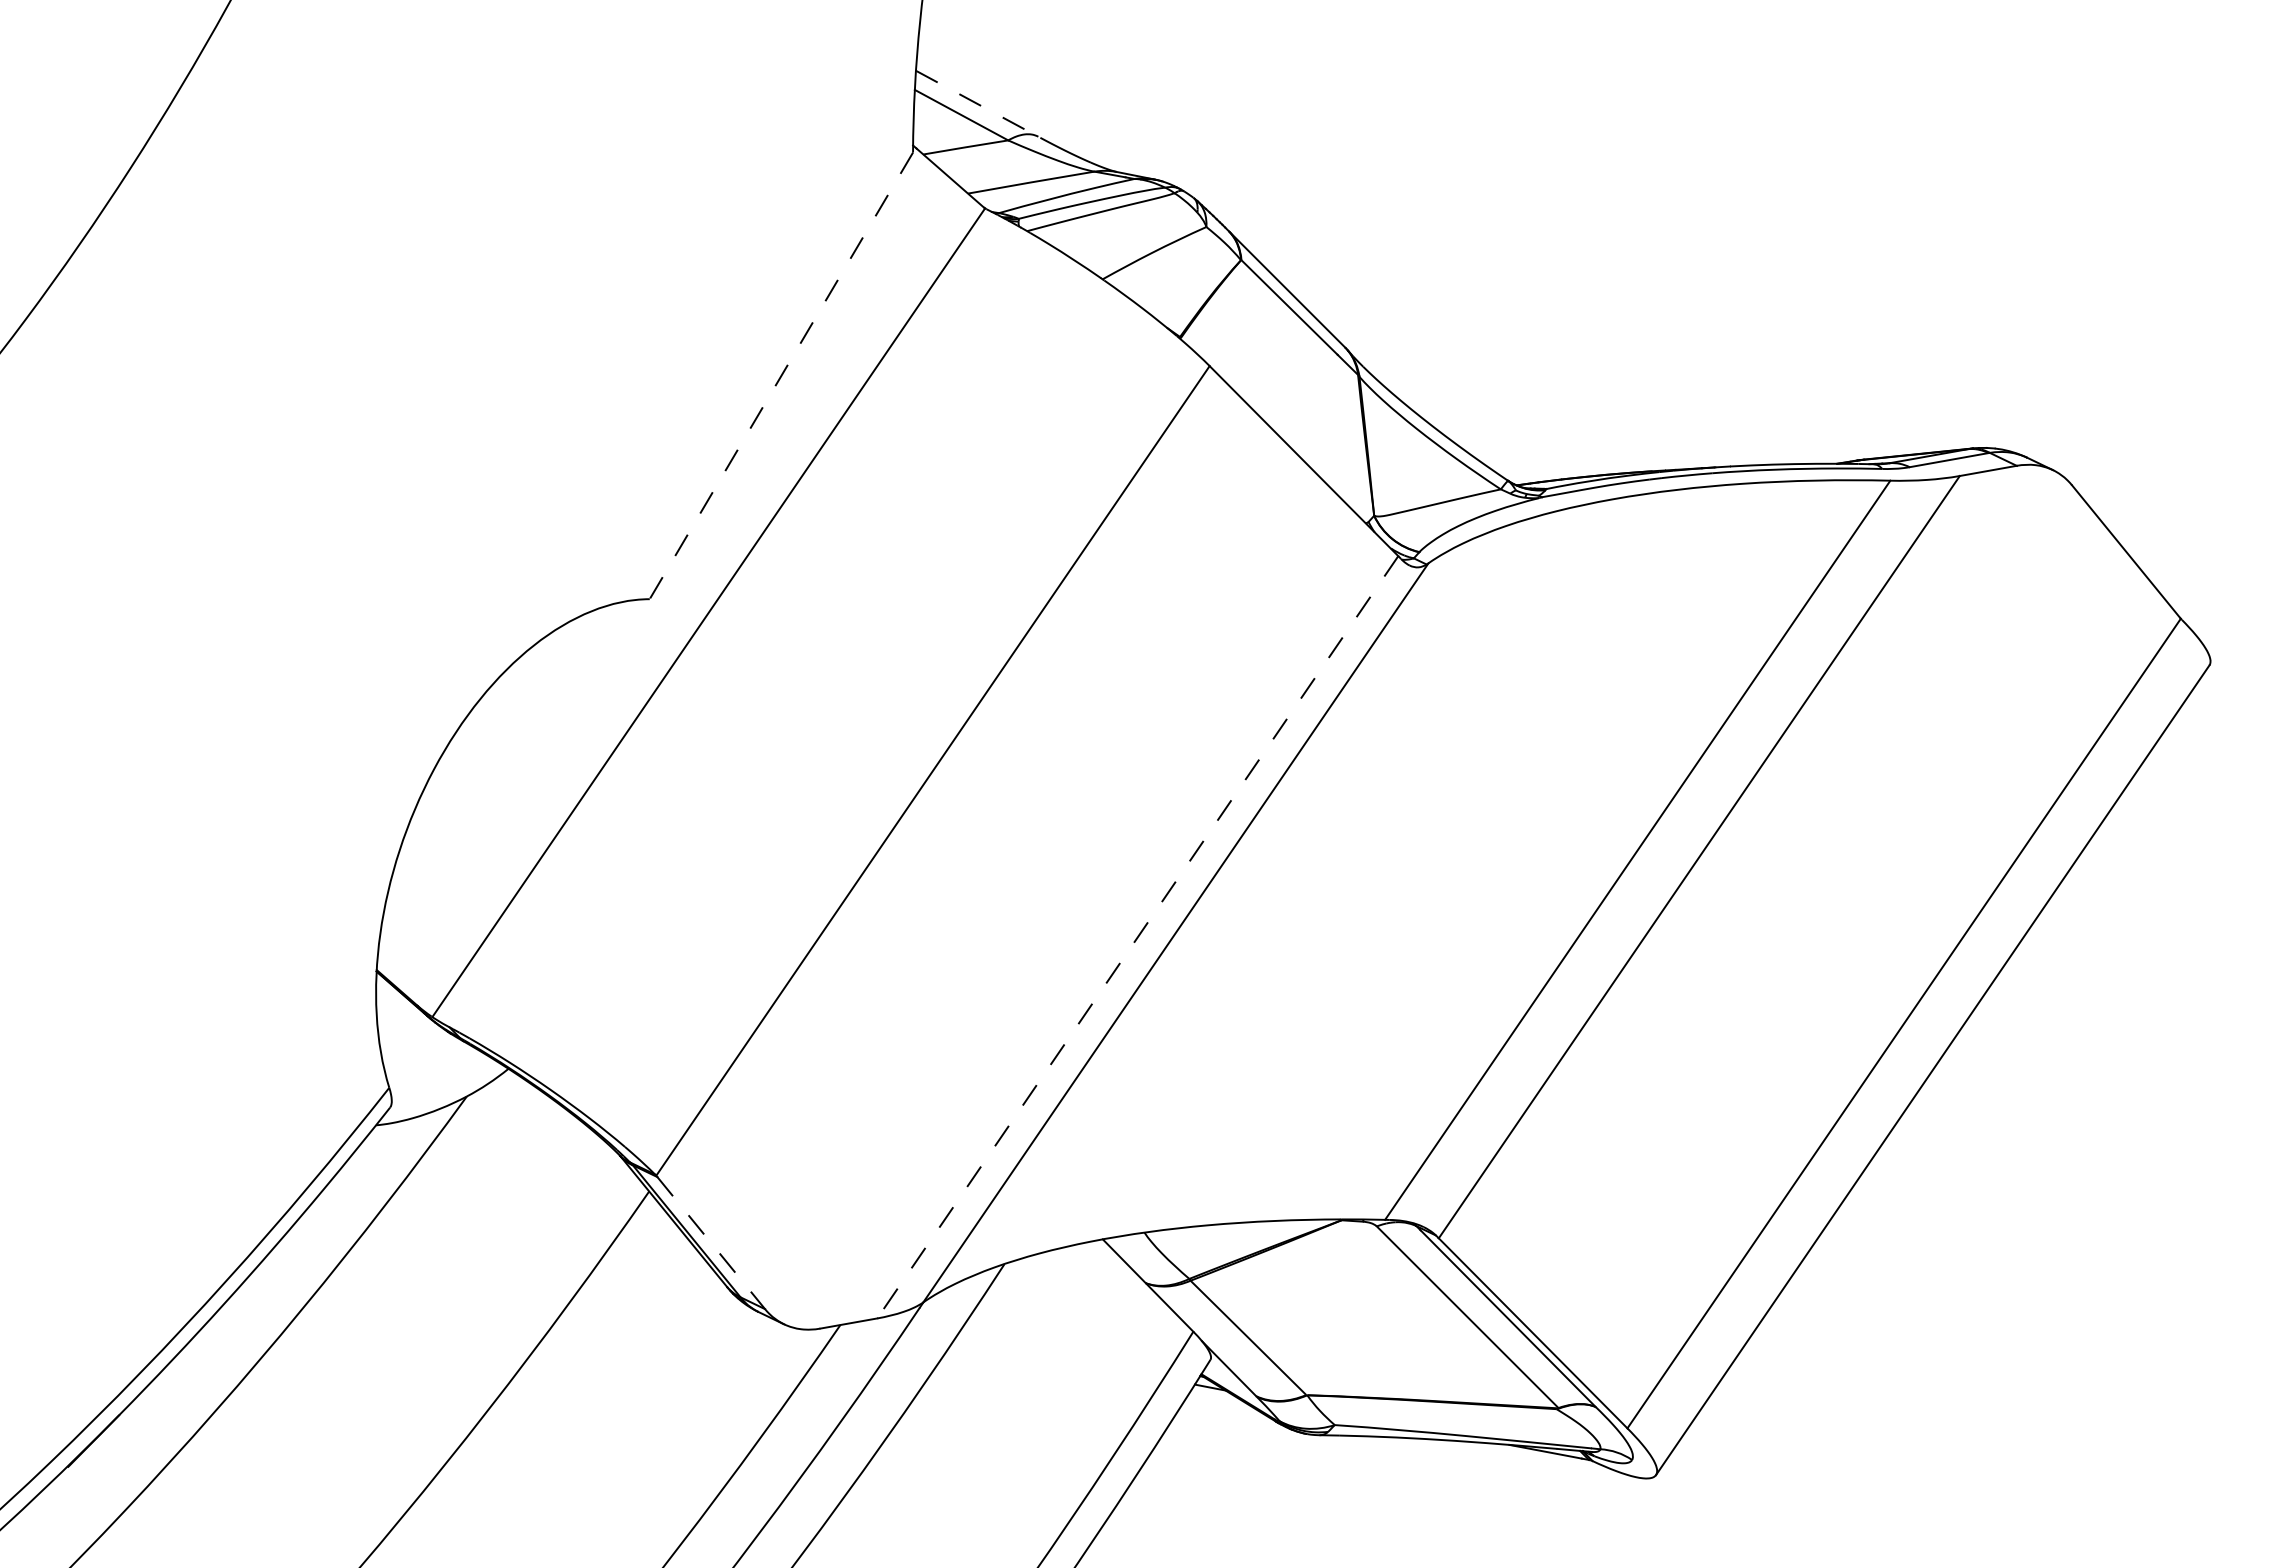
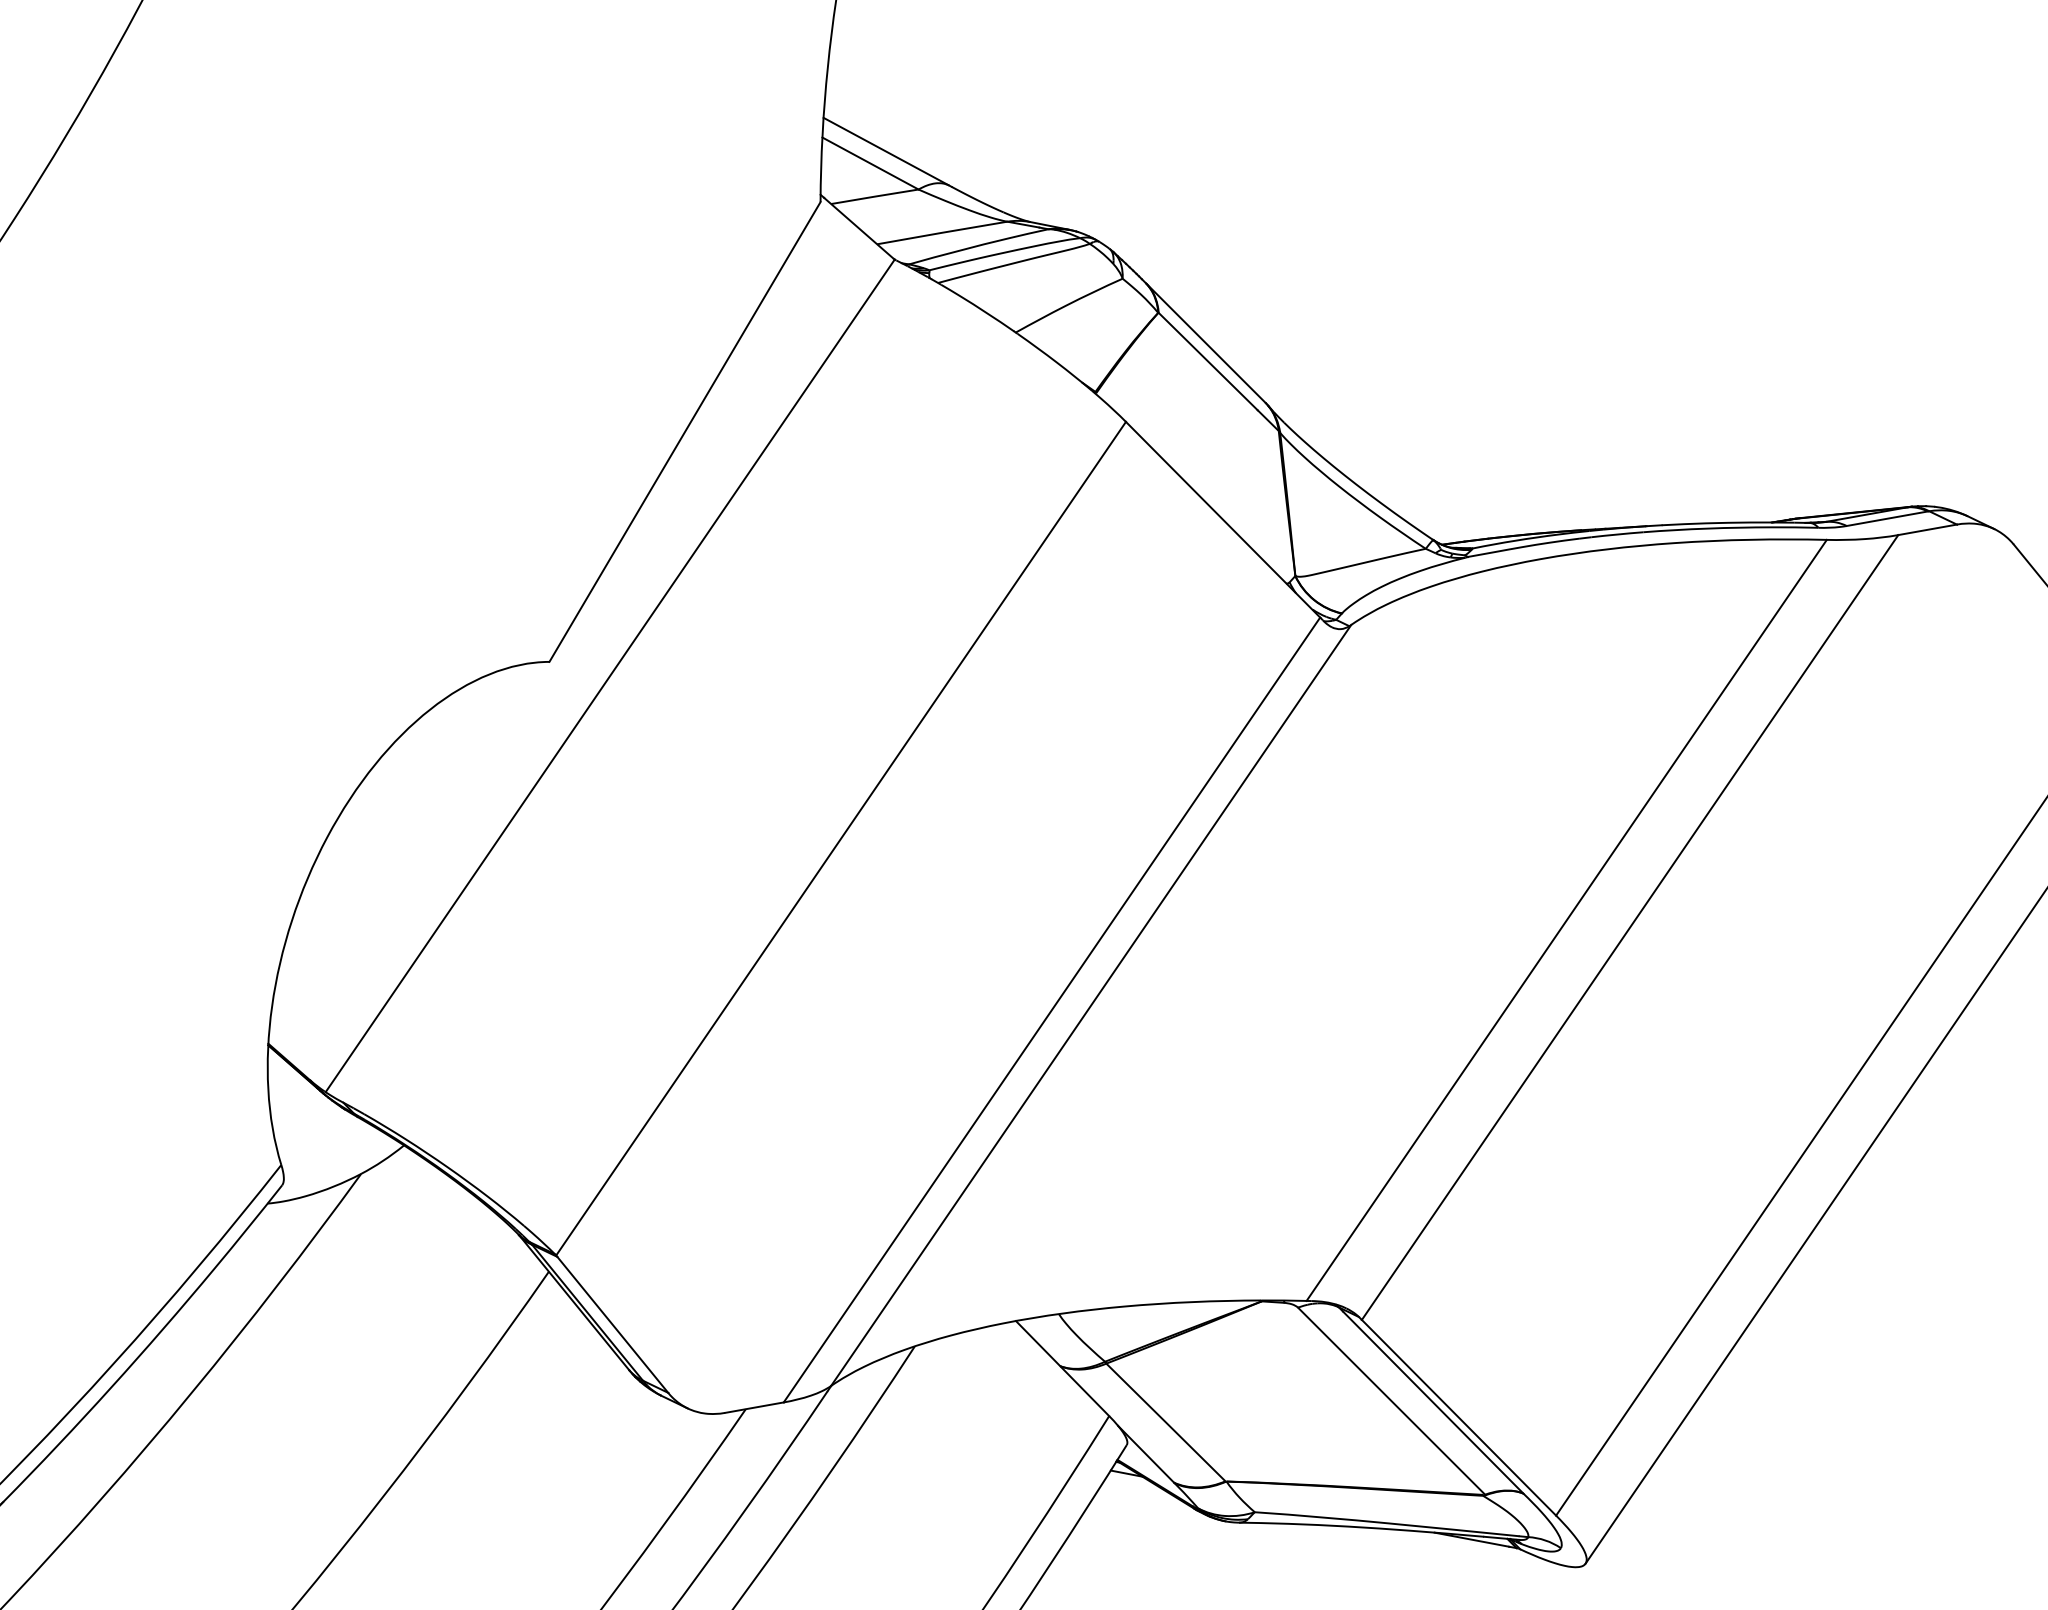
line: (978, 104) -> (887, 152), dashed -> solid
line: (781, 376) -> (685, 432), dashed -> solid
line: (1137, 937) -> (1051, 1010), dashed -> solid
line: (711, 1243) -> (613, 1325), dashed -> solid

